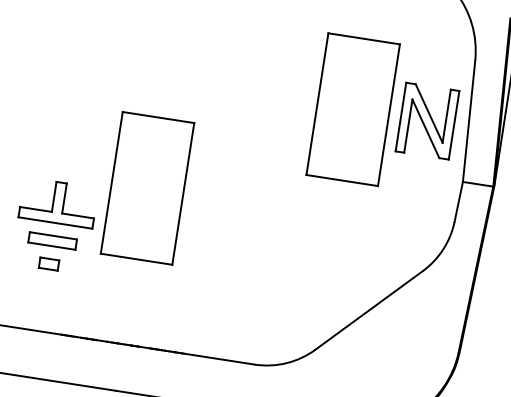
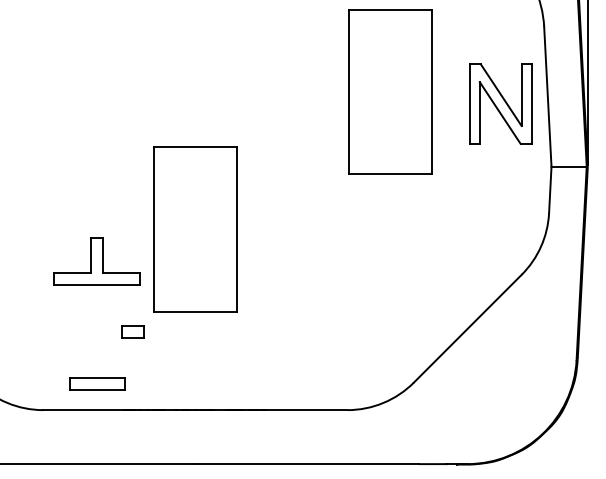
part: (353, 109) -> (390, 91), moved
part: (52, 240) -> (97, 383), moved
part: (48, 263) -> (132, 331), moved

